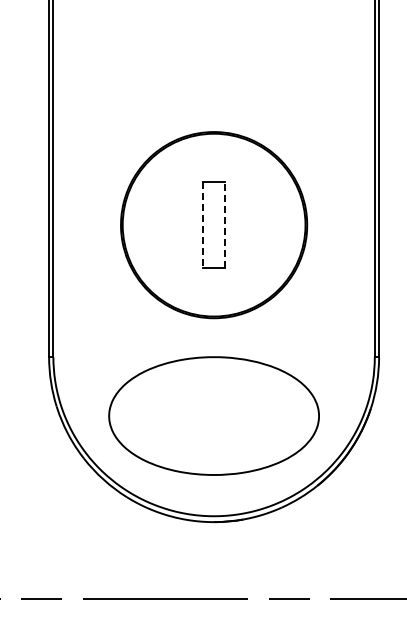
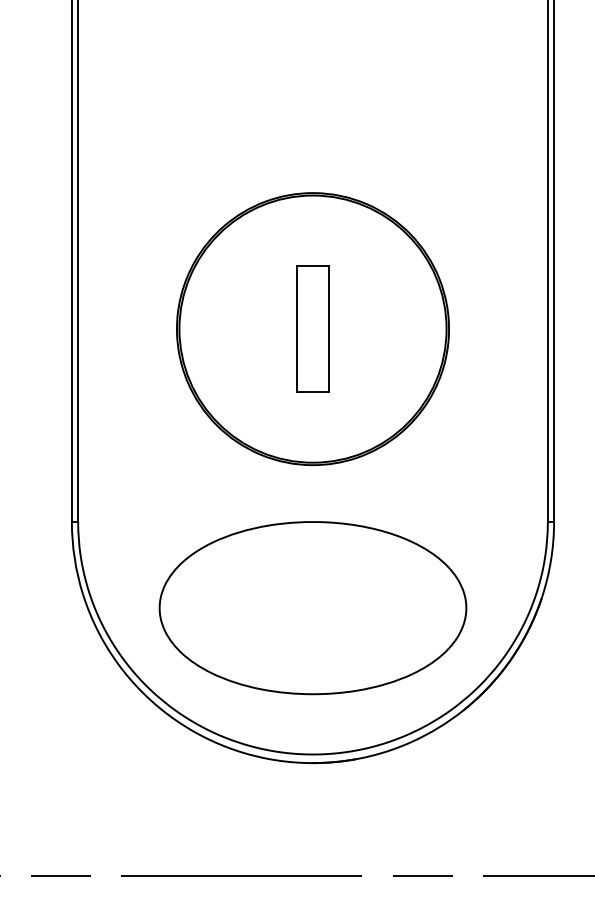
line: (225, 224) -> (329, 328), dashed -> solid
line: (203, 225) -> (297, 329), dashed -> solid

